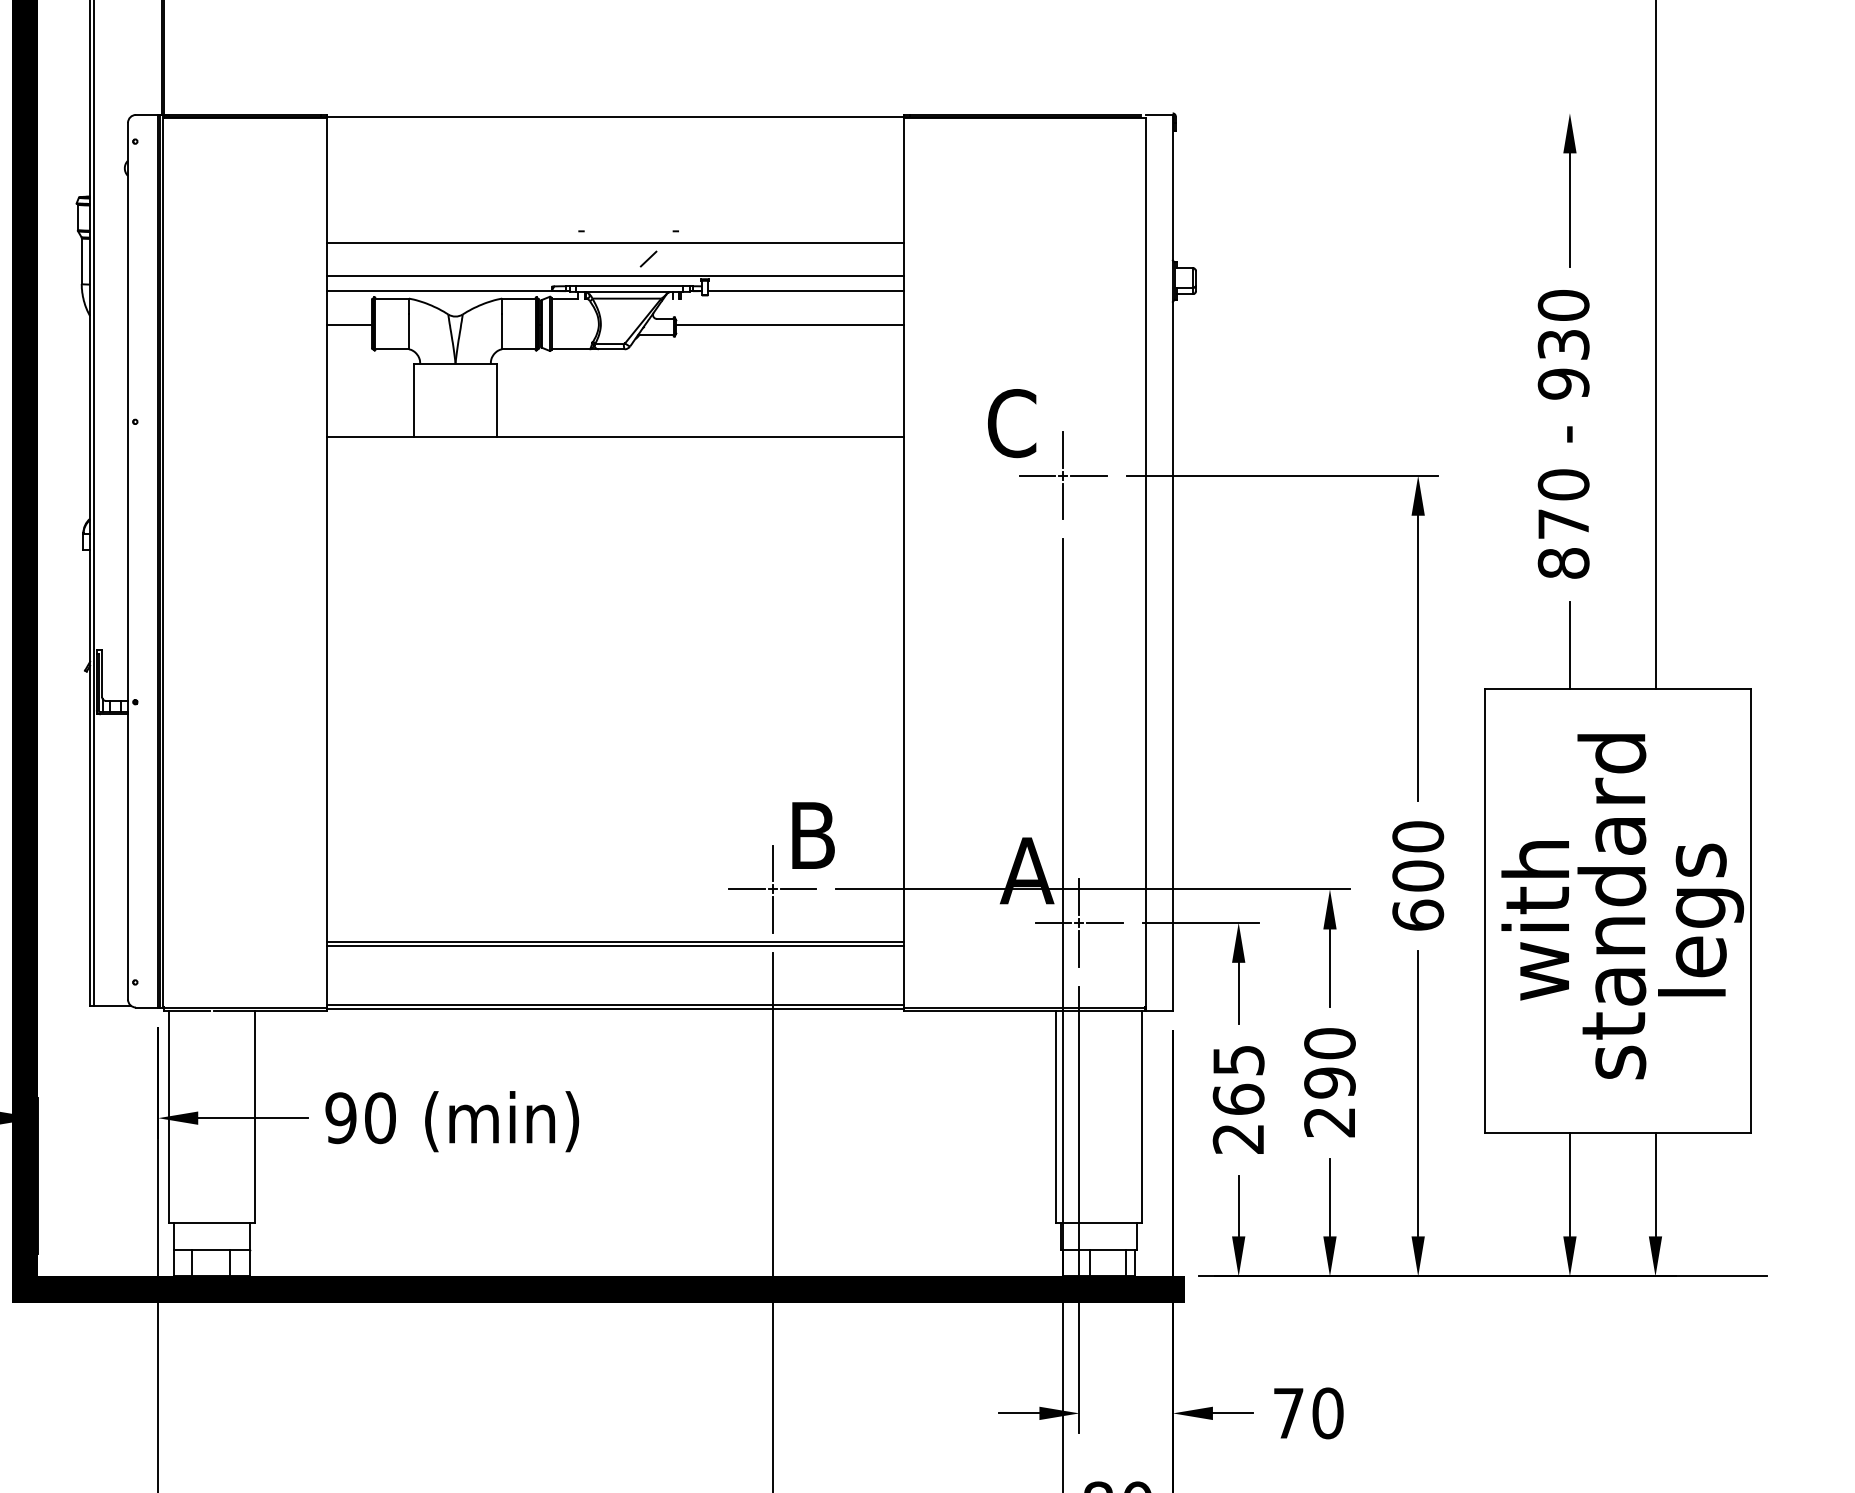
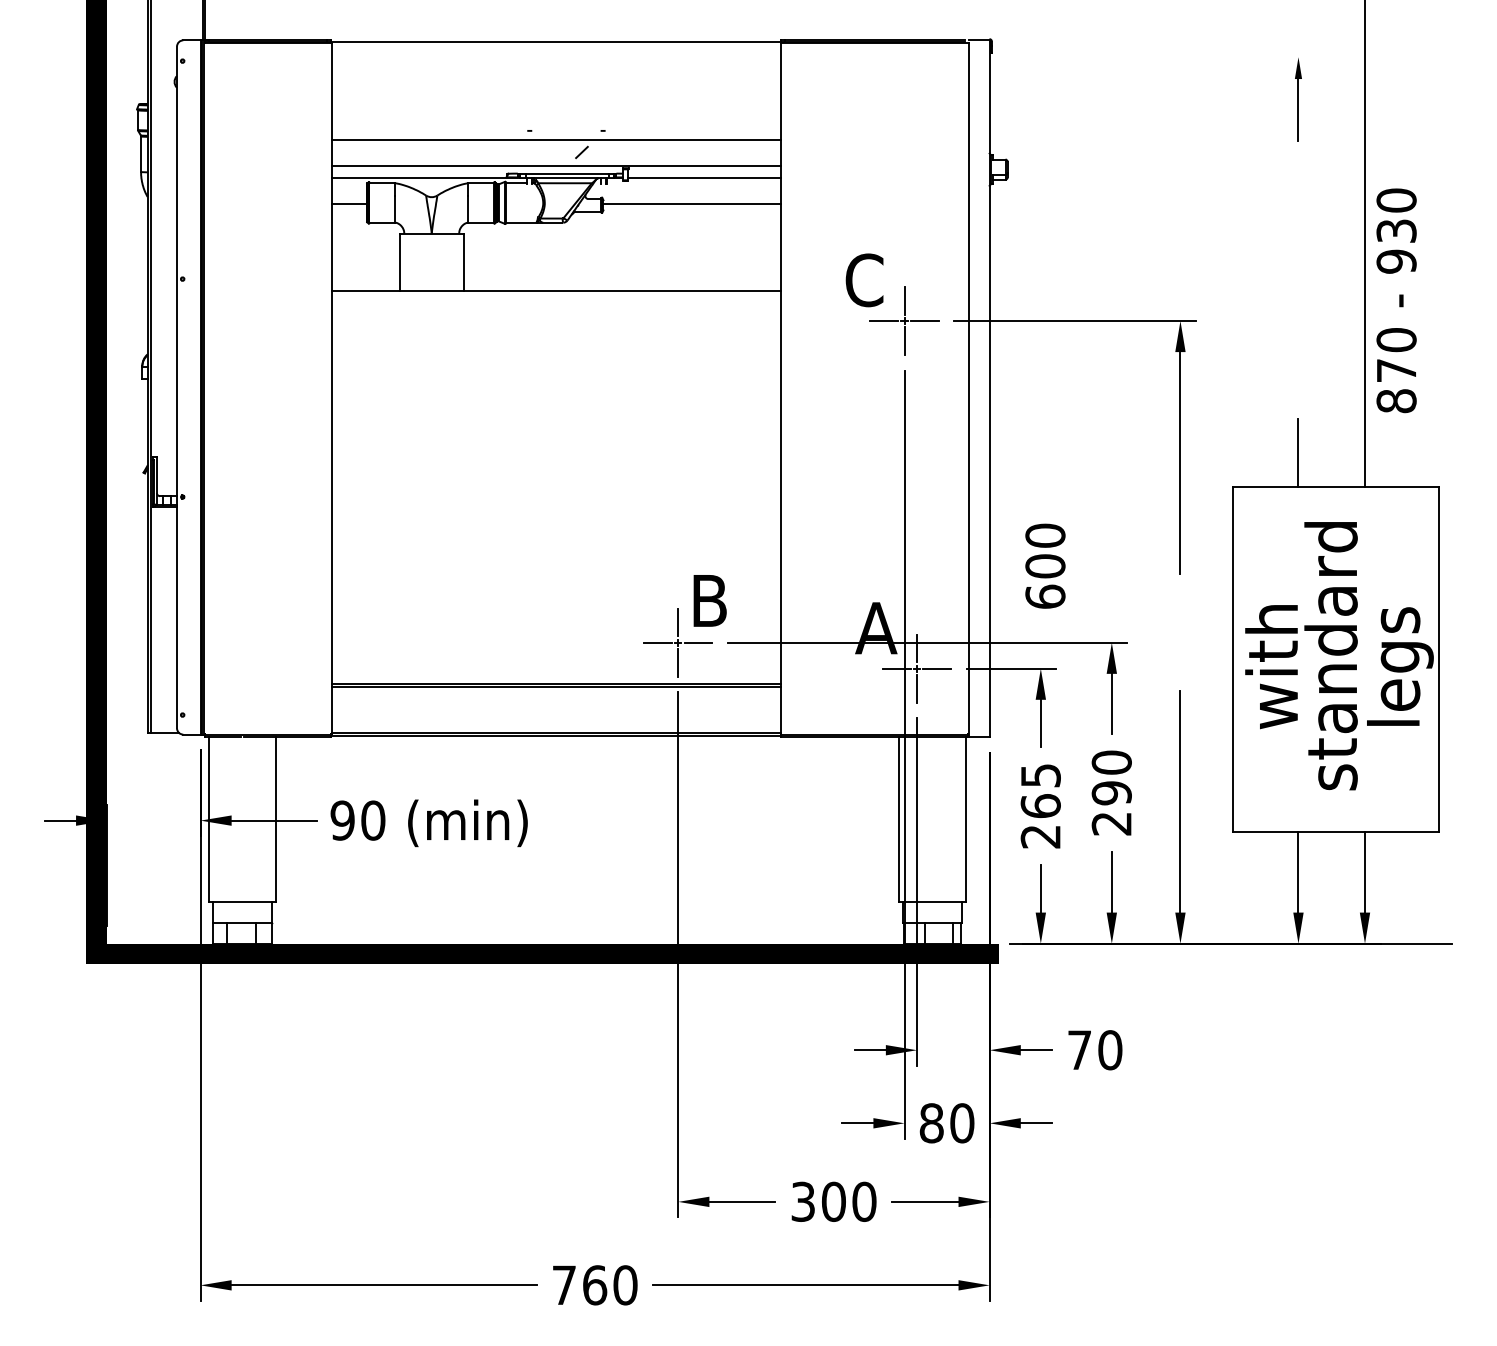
part: (1569, 190) -> (1298, 99), size x0.7
text: (1563, 433) -> (1396, 300), moved
text: (1418, 874) -> (1045, 565), moved

